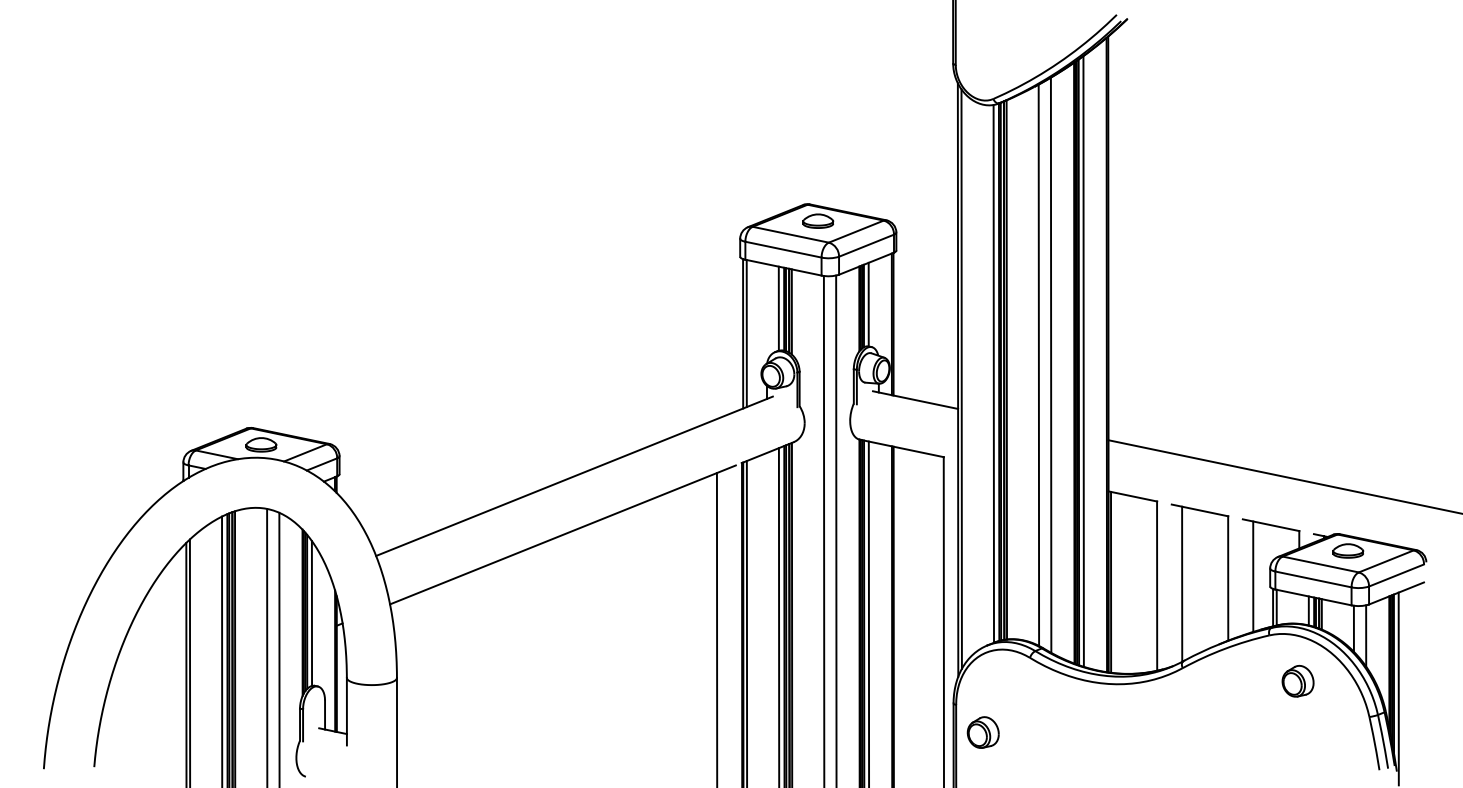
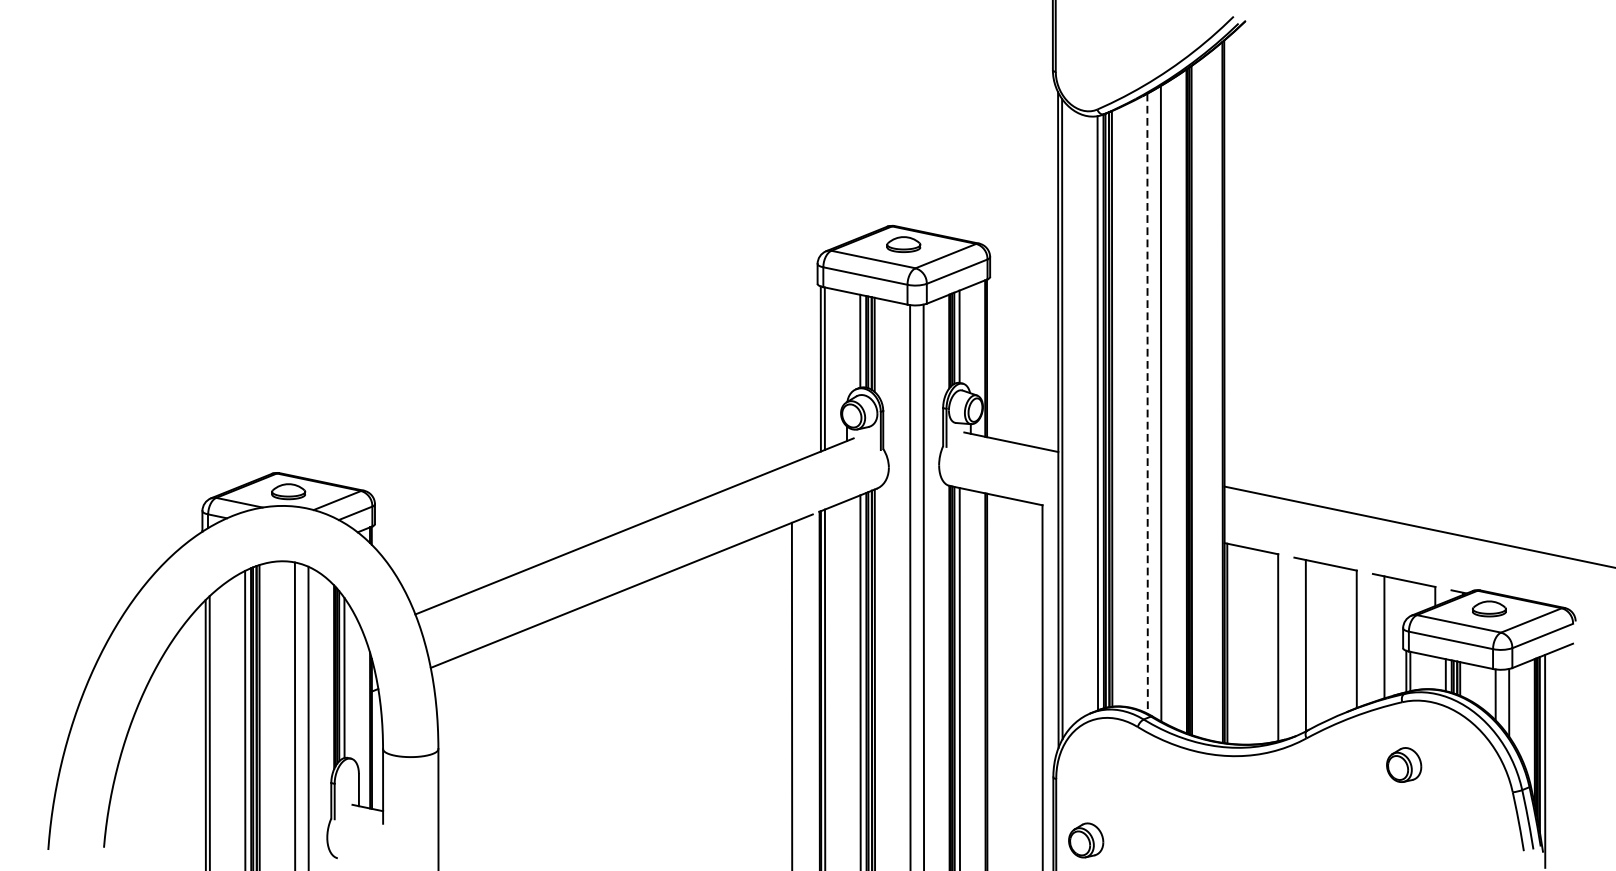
line: (1083, 361) -> (1196, 399), removed
line: (1038, 365) -> (1147, 404), solid -> dashed
part: (1297, 681) -> (1403, 765), moved
part: (982, 732) -> (1085, 840), moved

